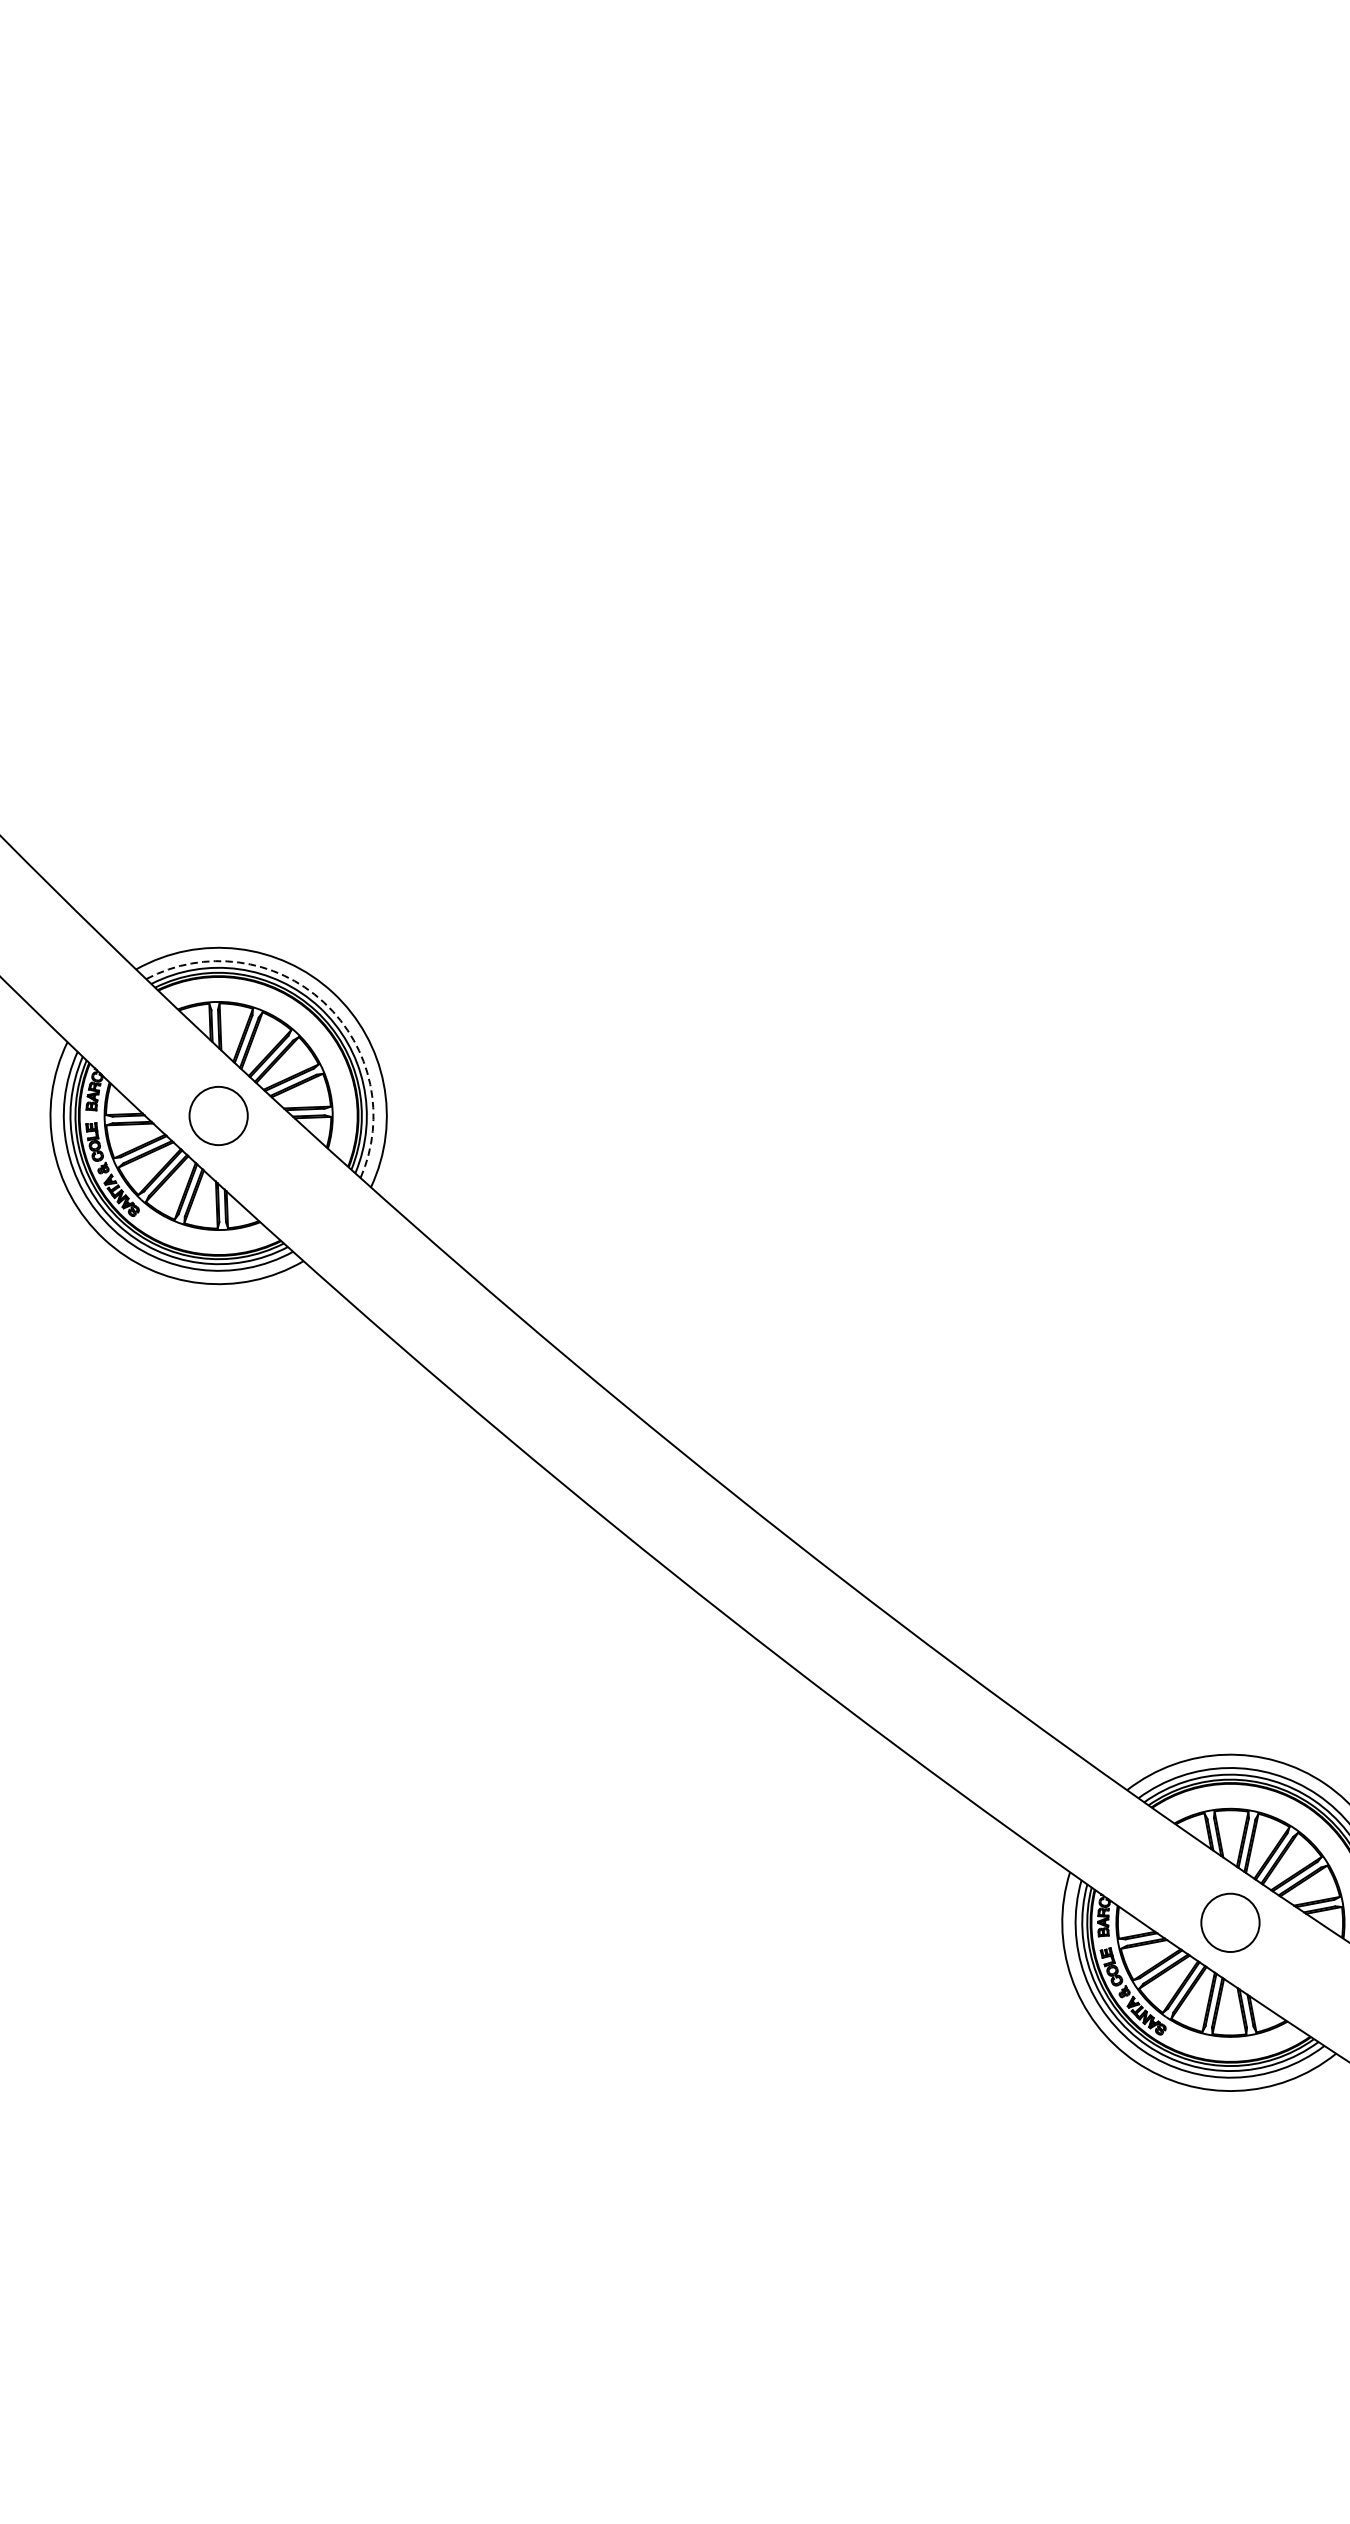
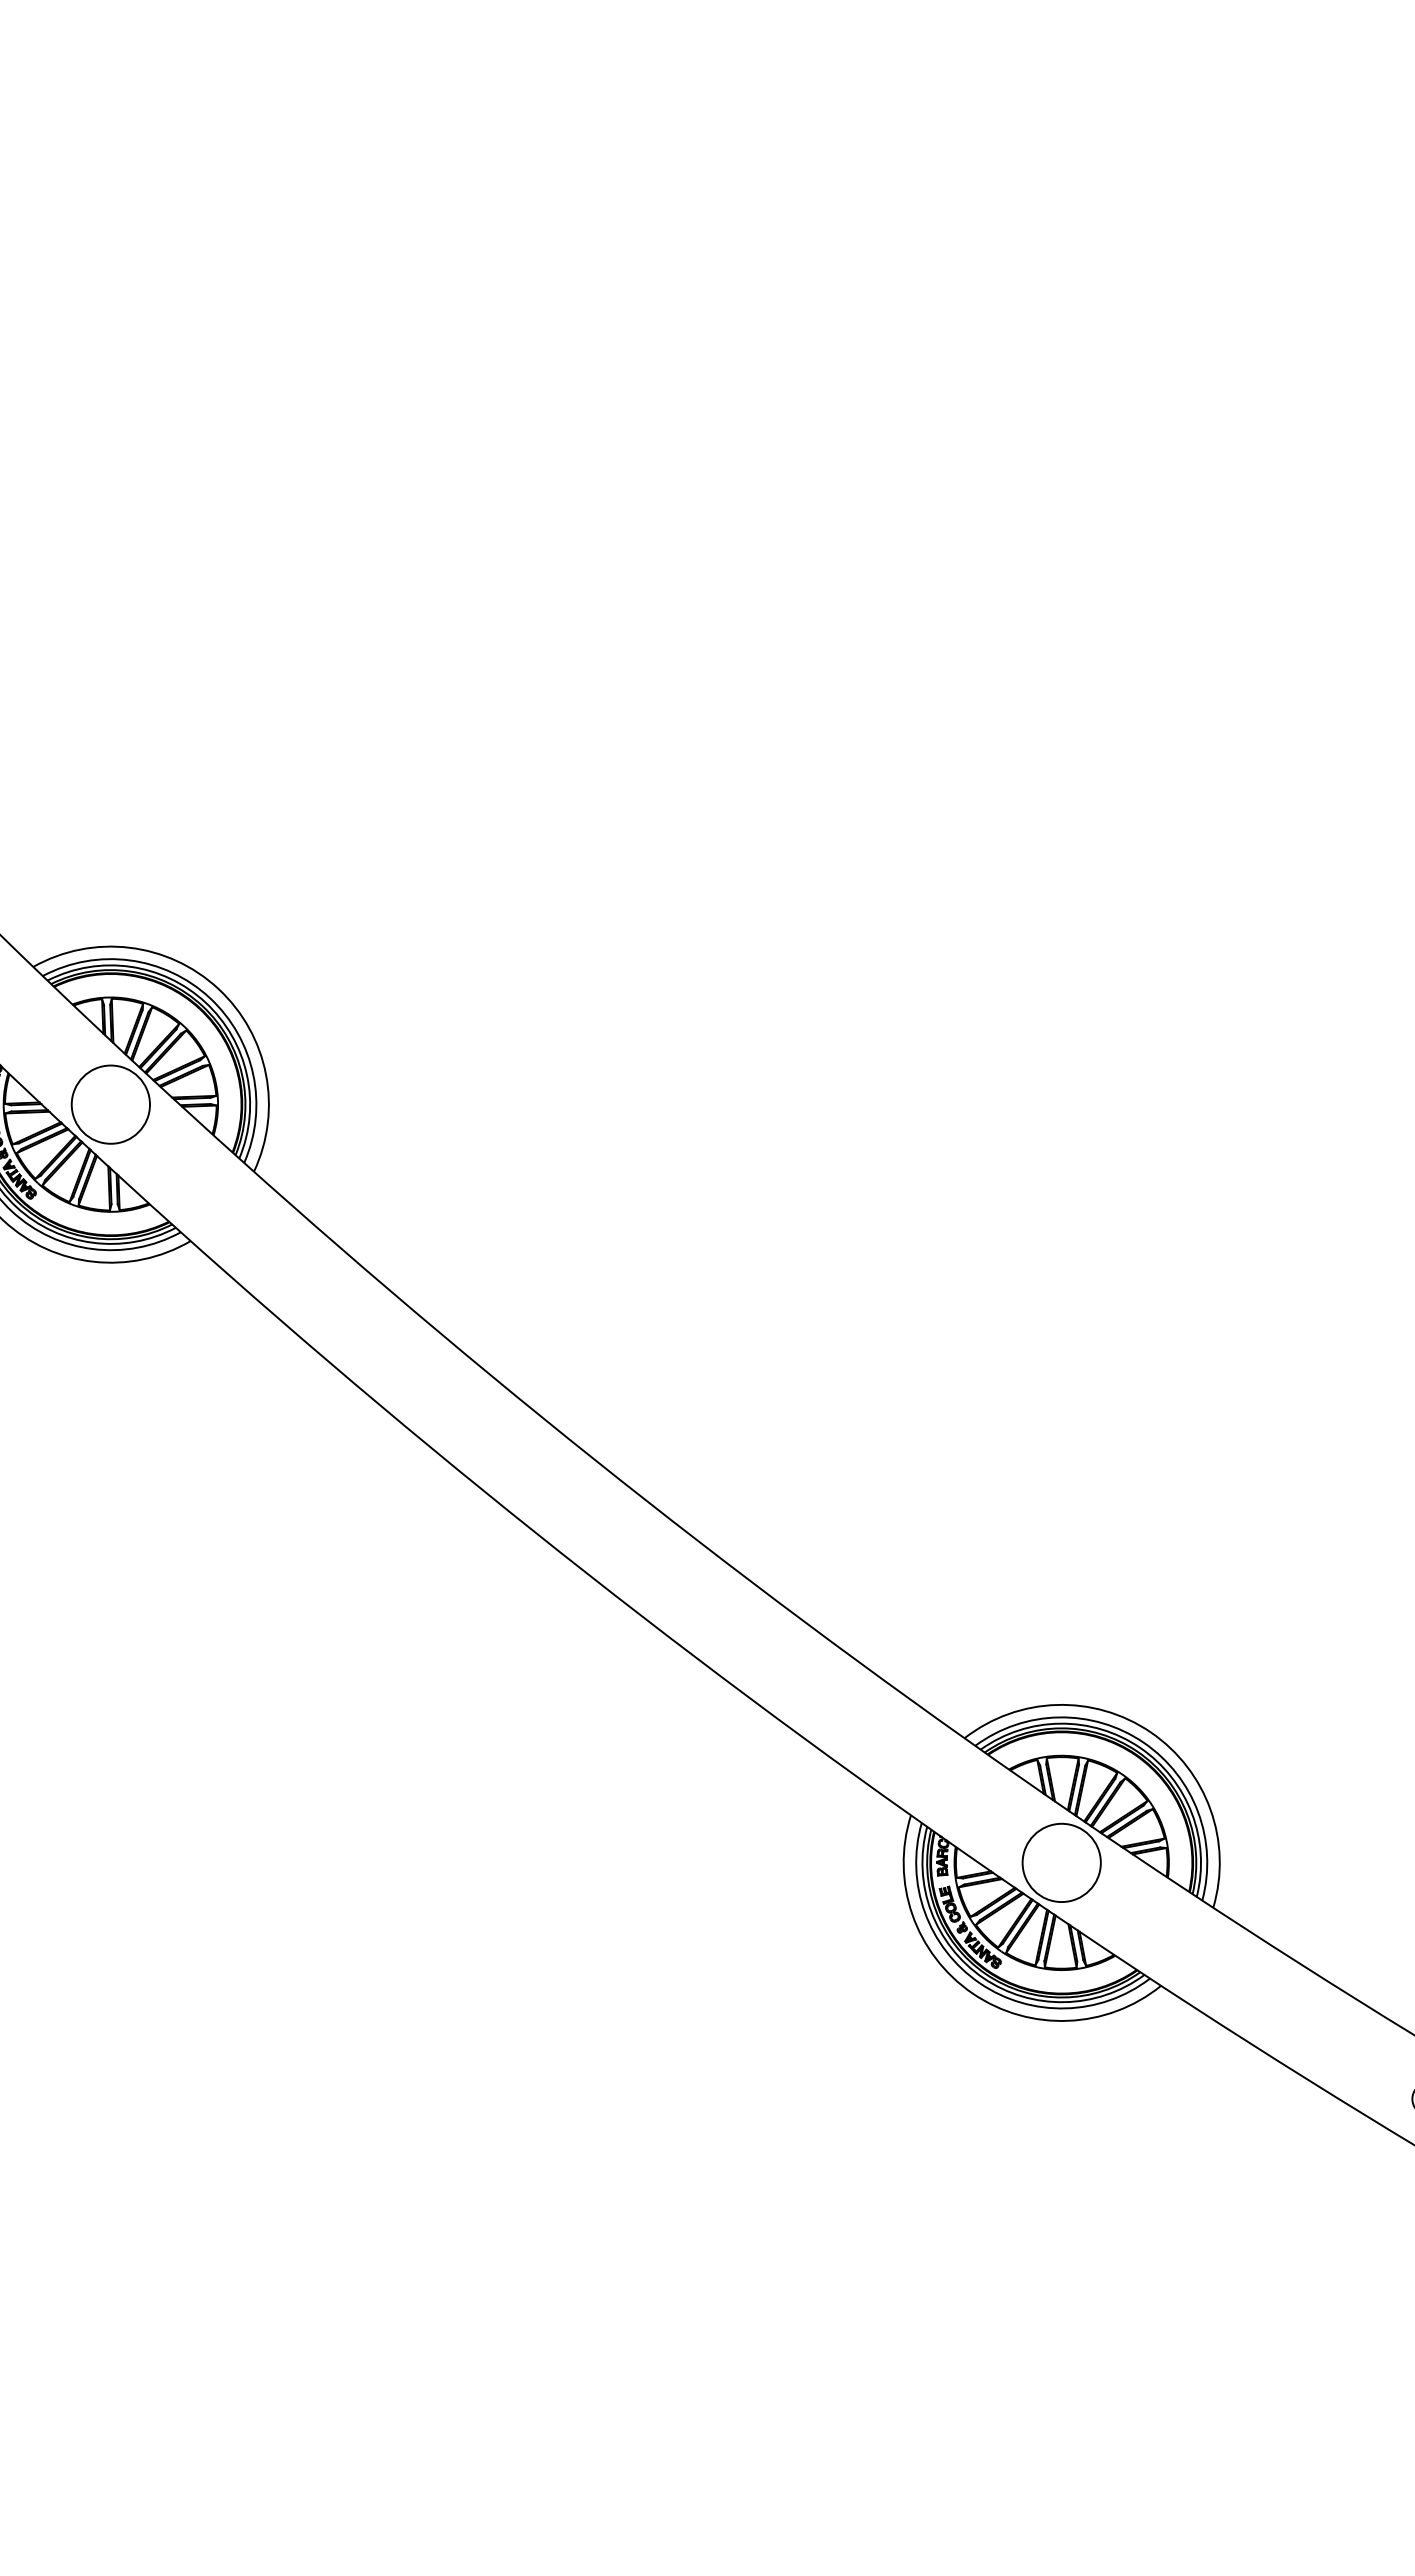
arc: (323, 1001) -> (209, 997), dashed -> solid
circle: (218, 1115) -> (110, 1104), size x1.43
circle: (1230, 1922) -> (1061, 1862), size x1.43

